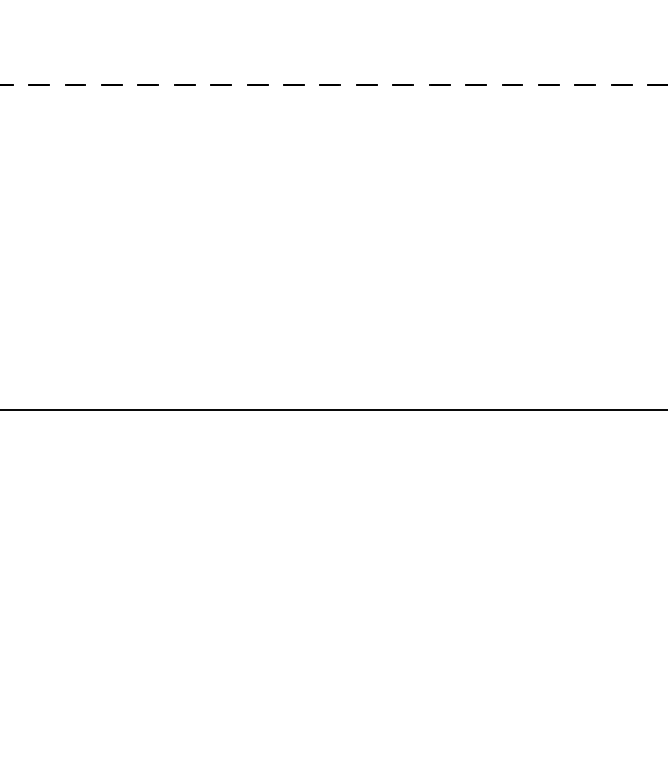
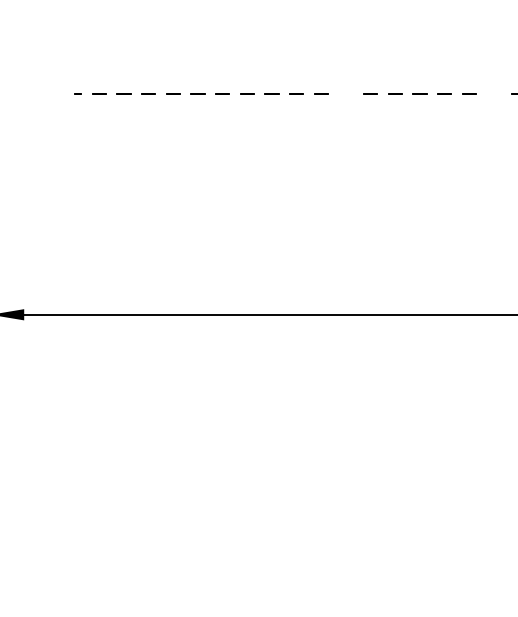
line: (365, 83) -> (345, 93), removed
line: (584, 83) -> (493, 93), removed

